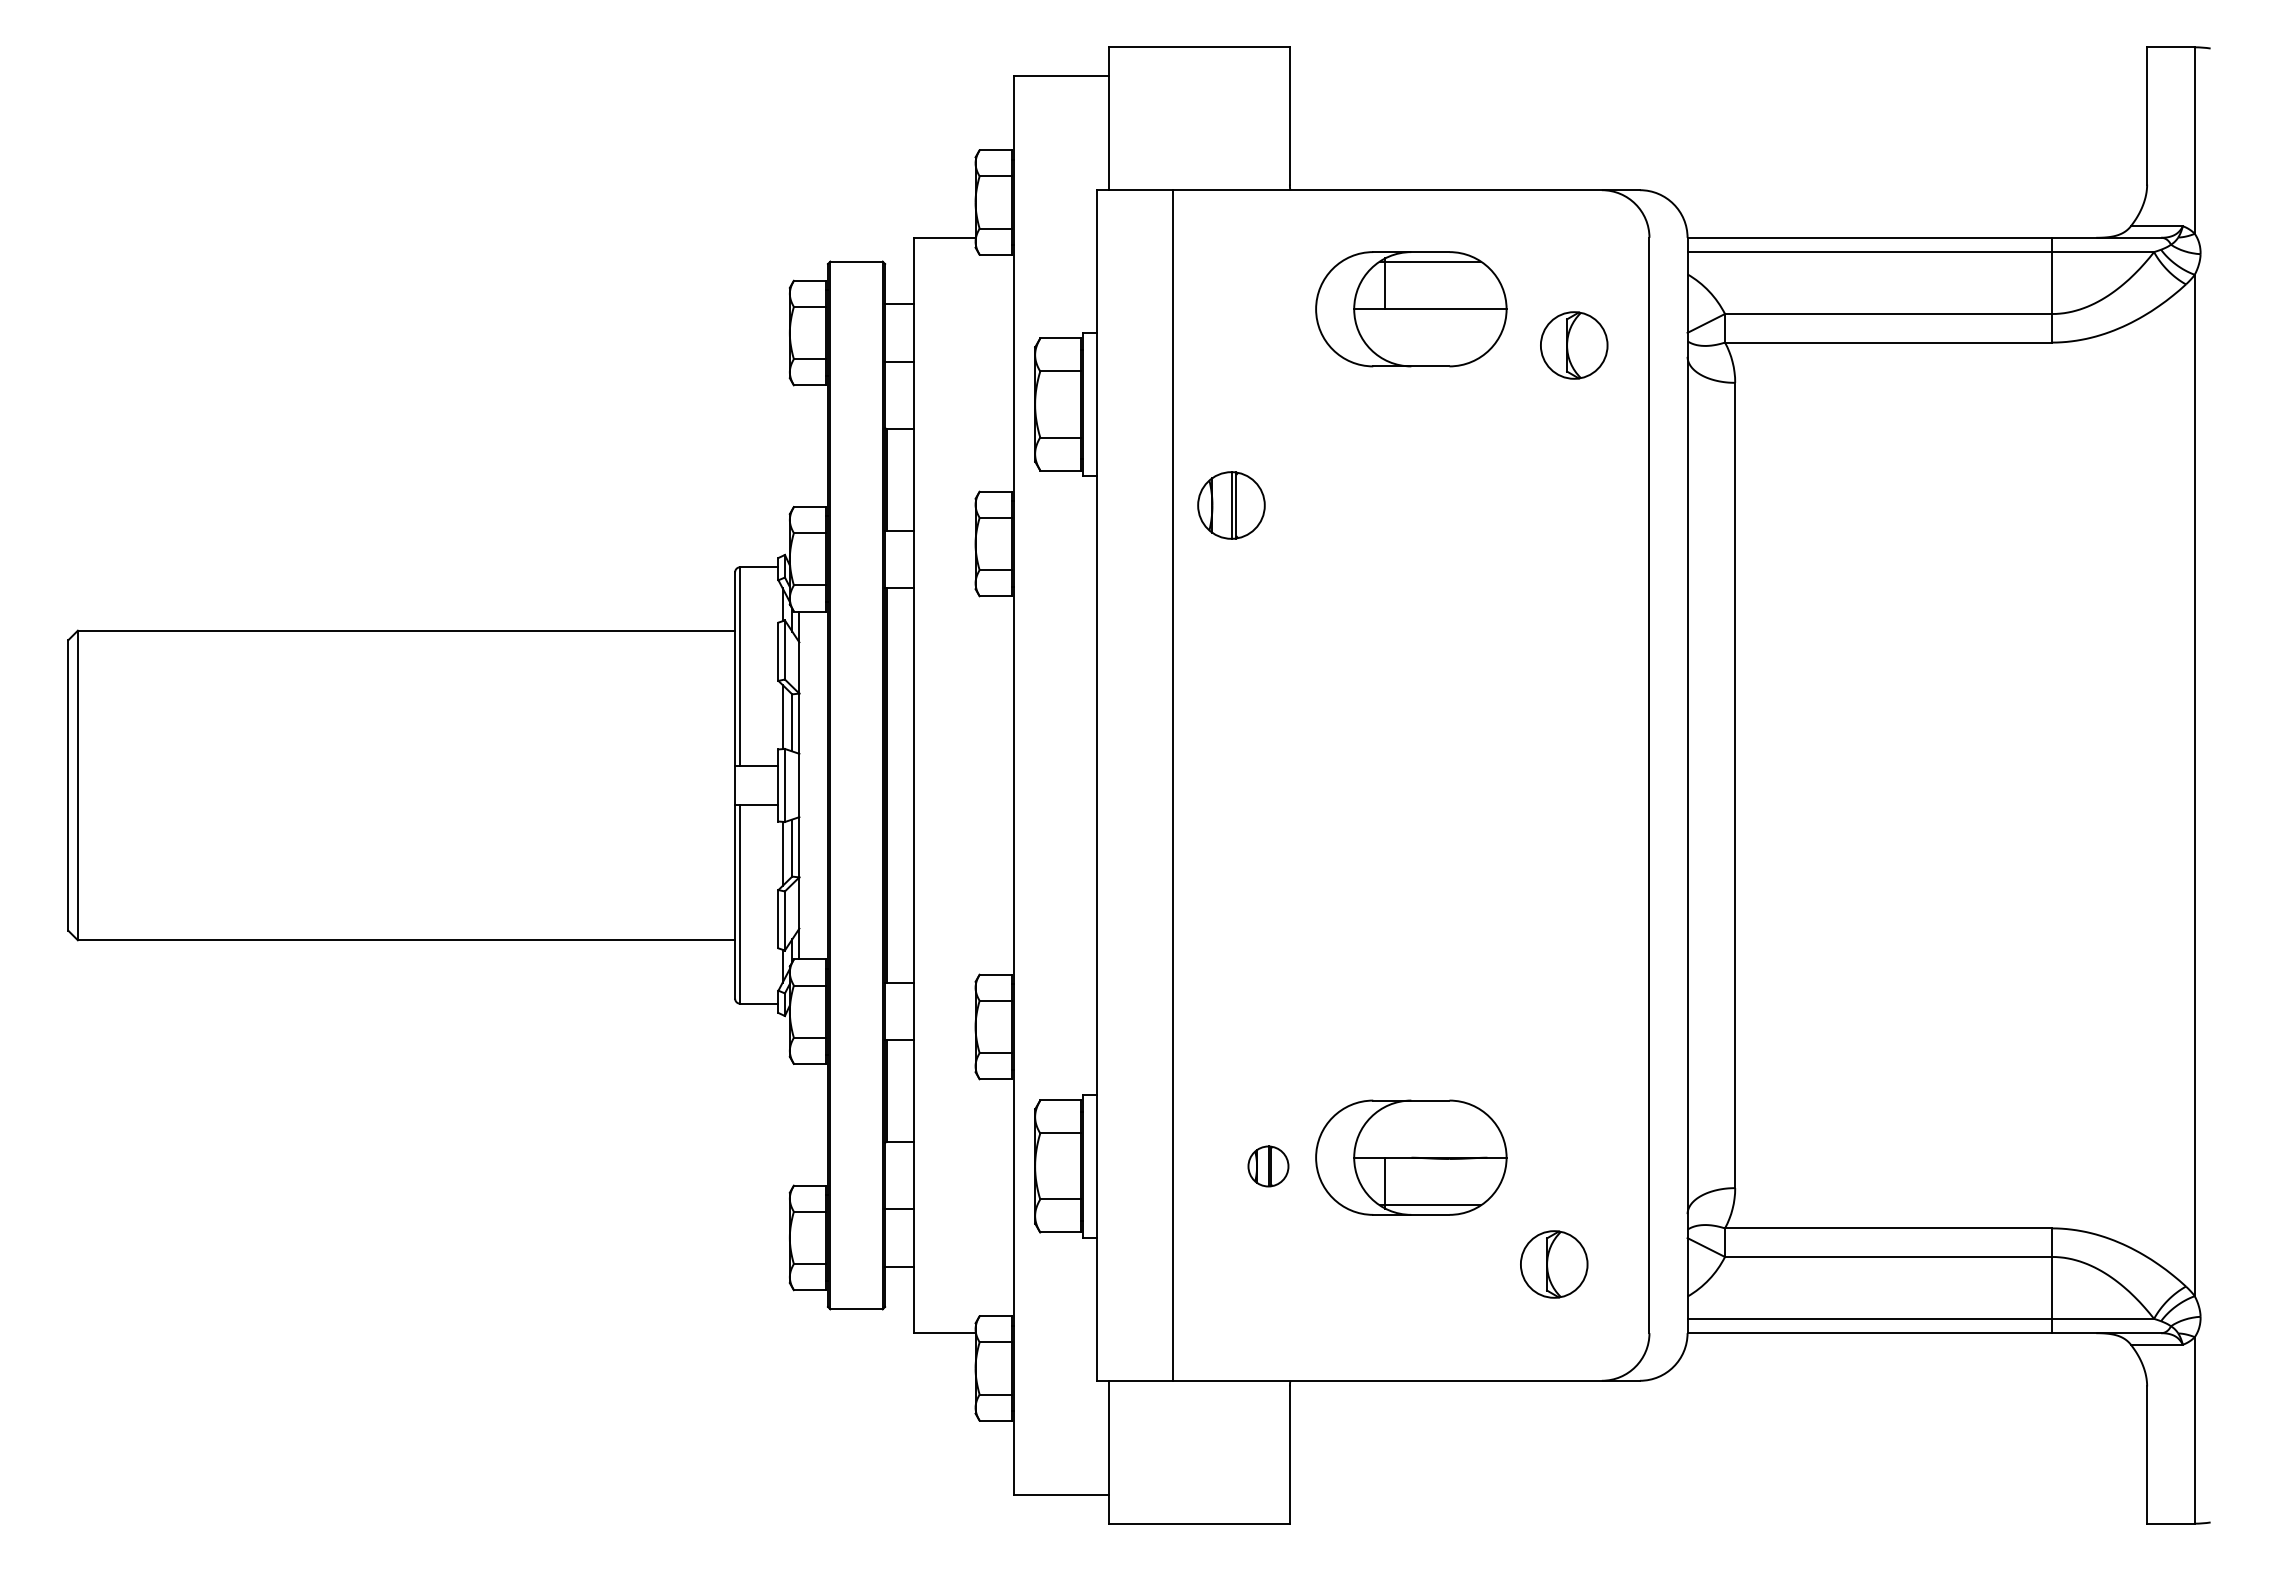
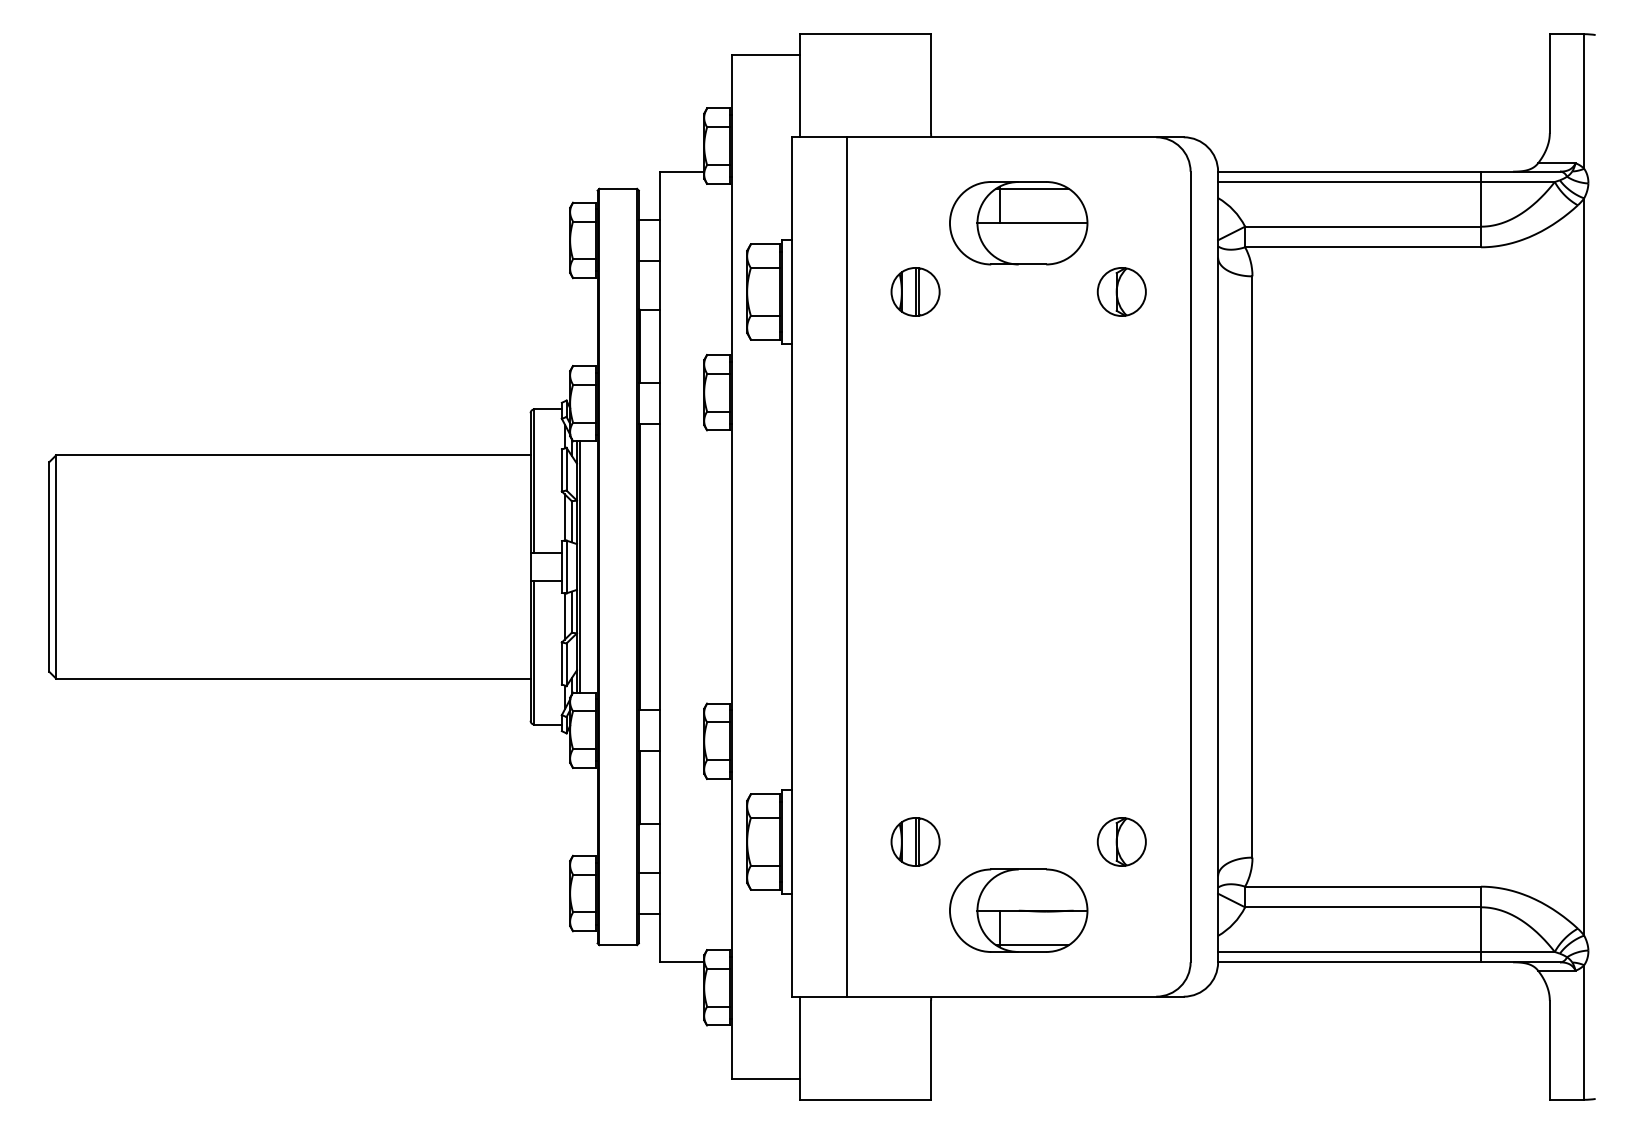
part: (1574, 345) -> (1122, 291), moved
part: (1231, 505) -> (915, 291), moved
line: (804, 785) -> (580, 567), added
part: (1411, 1157) -> (1018, 910), moved
part: (1268, 1166) -> (915, 842), size x1.67
part: (1554, 1264) -> (1122, 842), moved

